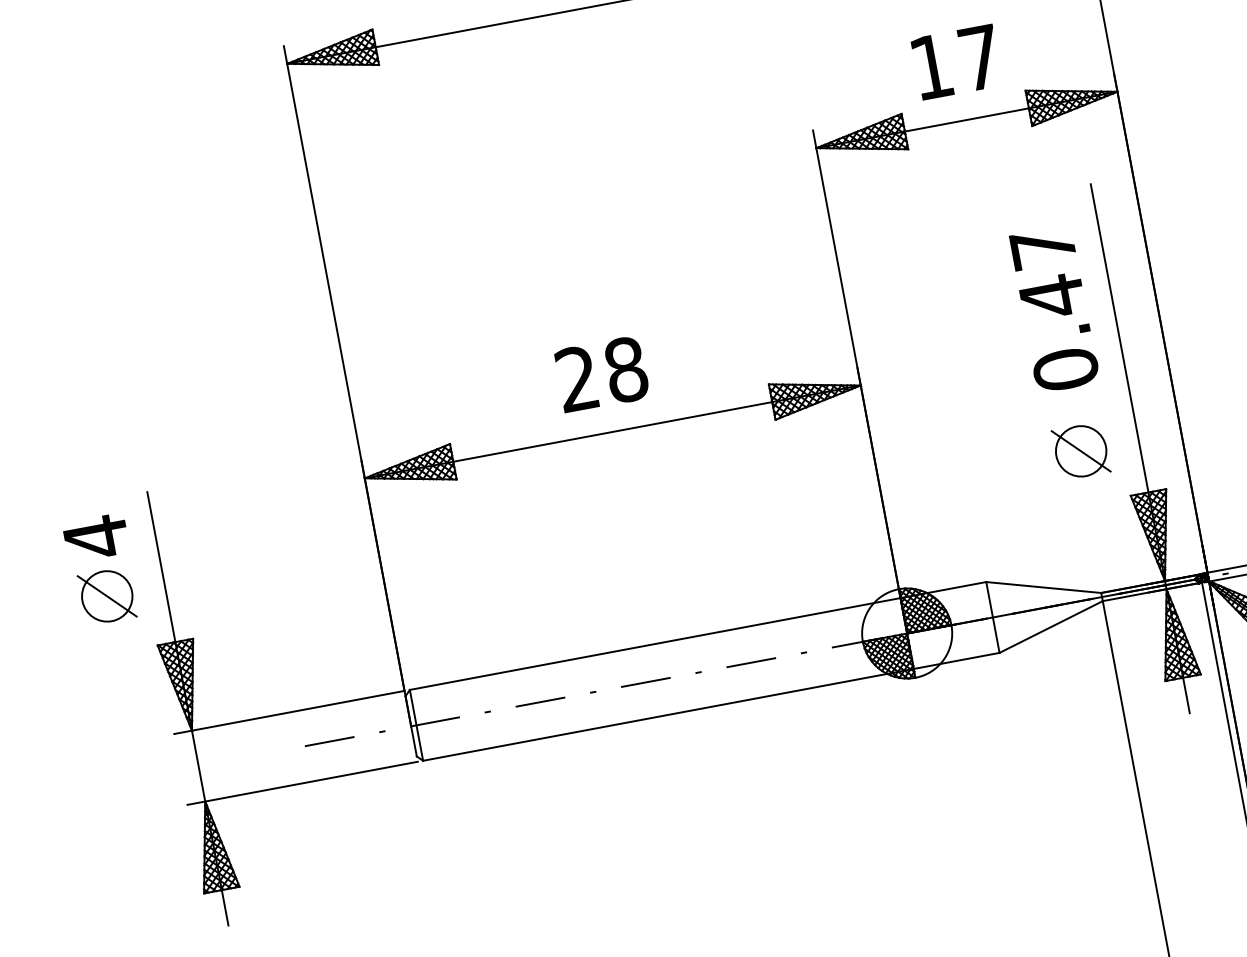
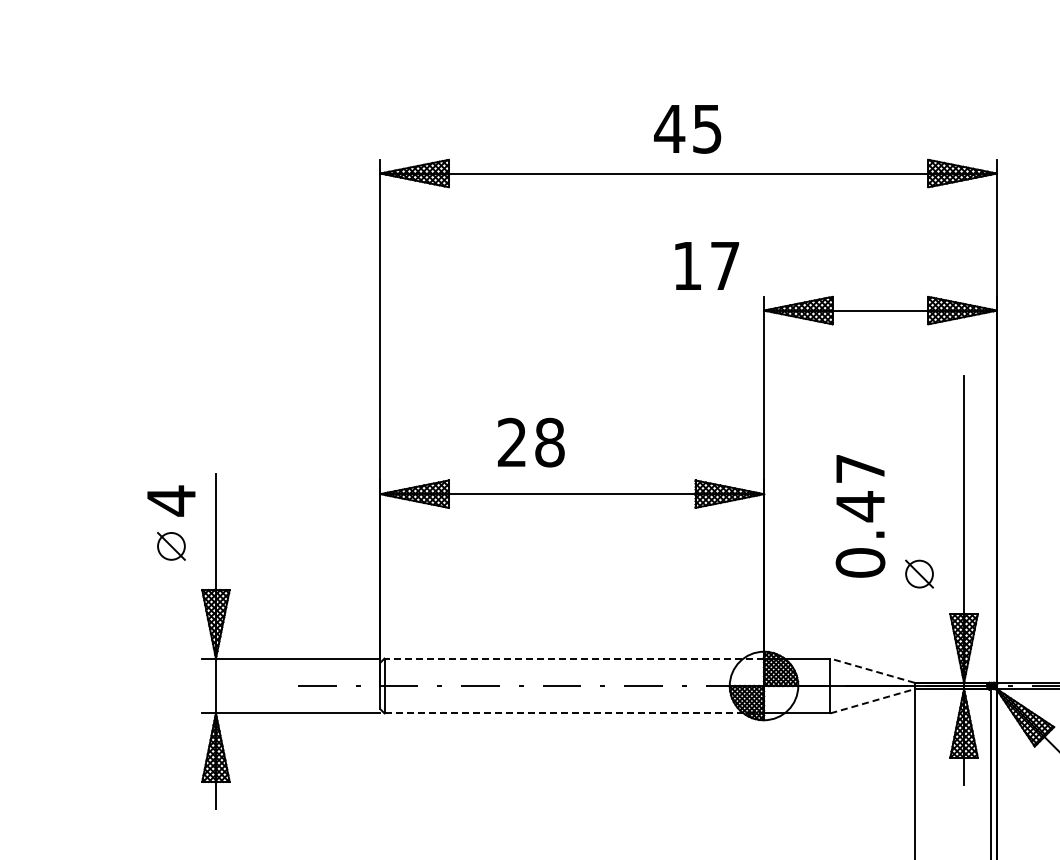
text: (956, 61) -> (706, 265), moved
text: (1054, 309) -> (860, 516), moved
text: (602, 374) -> (531, 442), moved
part: (1080, 450) -> (919, 573), size x0.7
line: (1043, 587) -> (872, 670), solid -> dashed
part: (107, 596) -> (171, 546), size x0.7
line: (1051, 627) -> (872, 701), solid -> dashed
line: (655, 643) -> (574, 658), solid -> dashed
line: (668, 714) -> (574, 713), solid -> dashed

